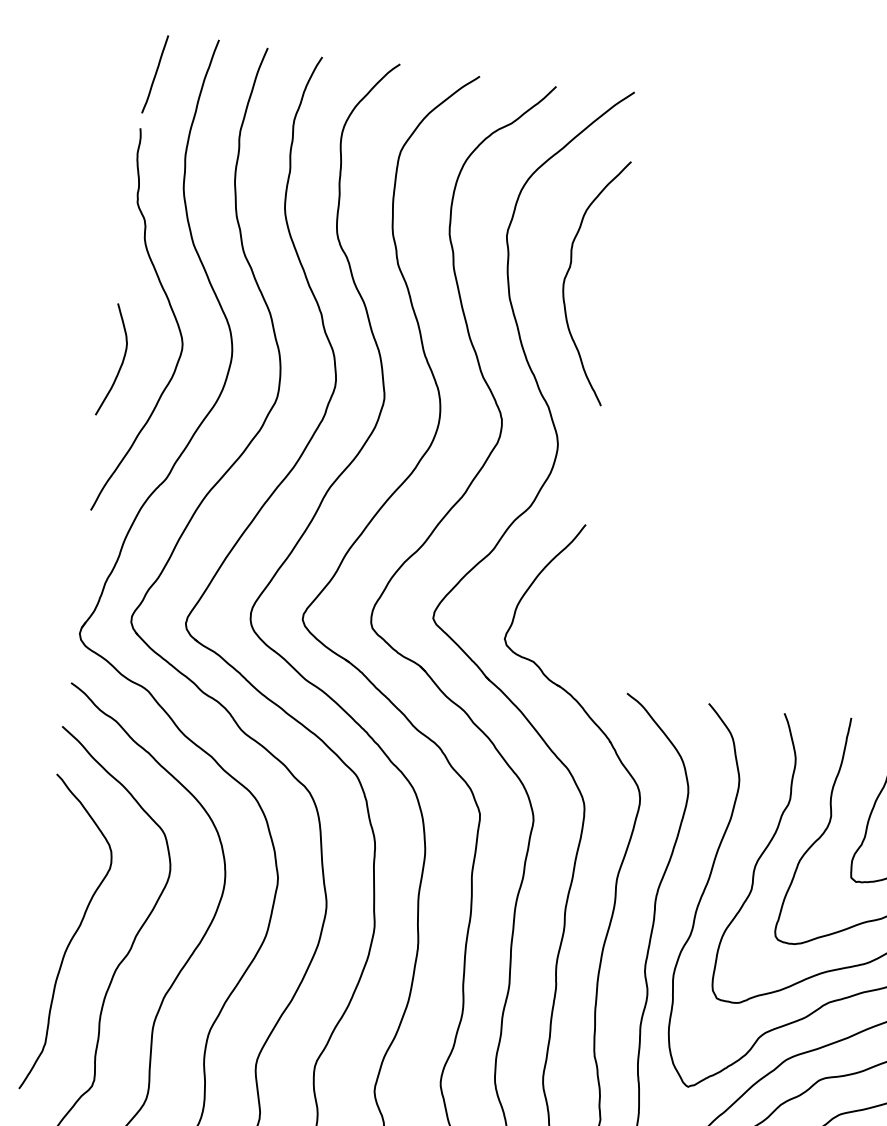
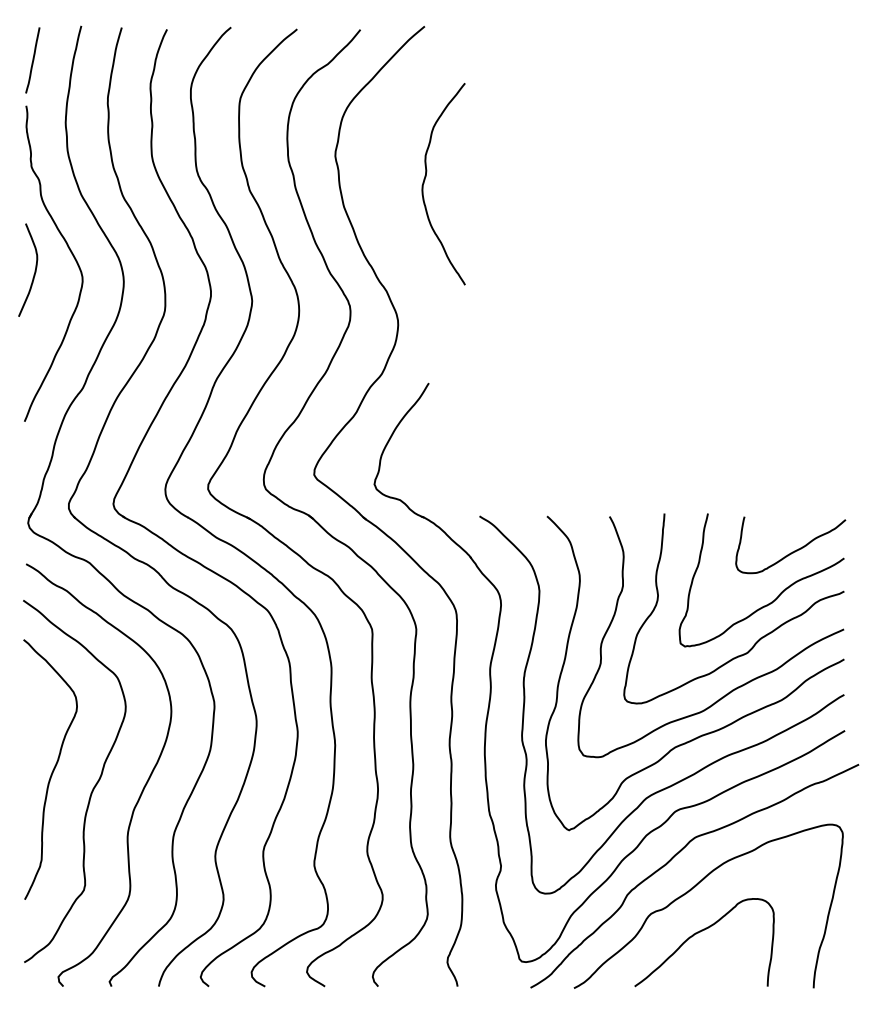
curve: (570, 269) -> (426, 177), moved
curve: (121, 361) -> (34, 270), moved

